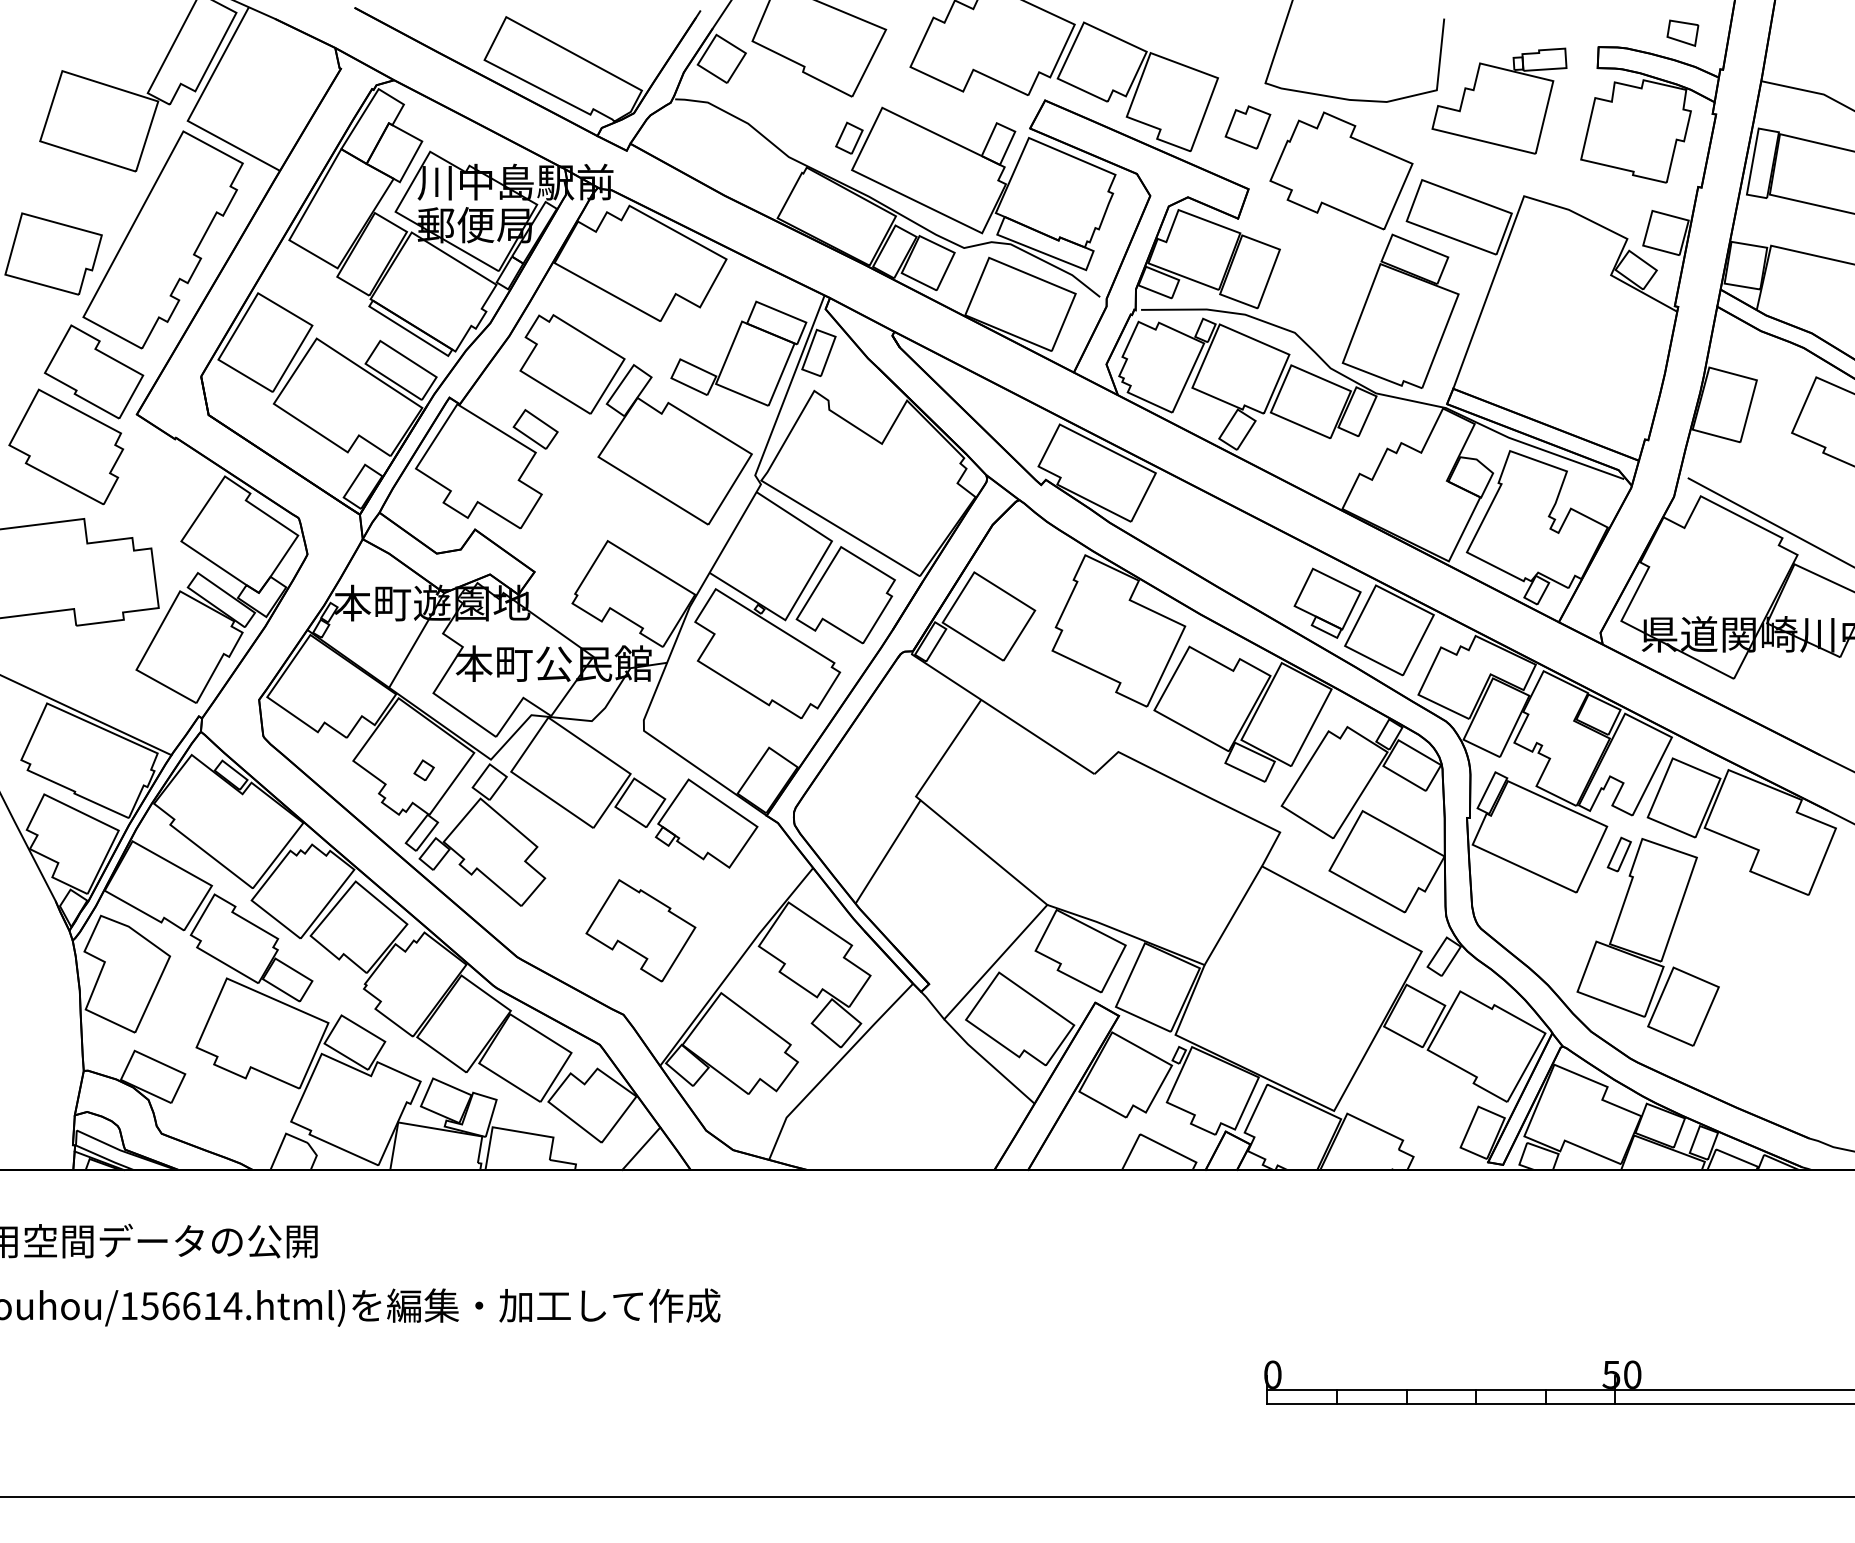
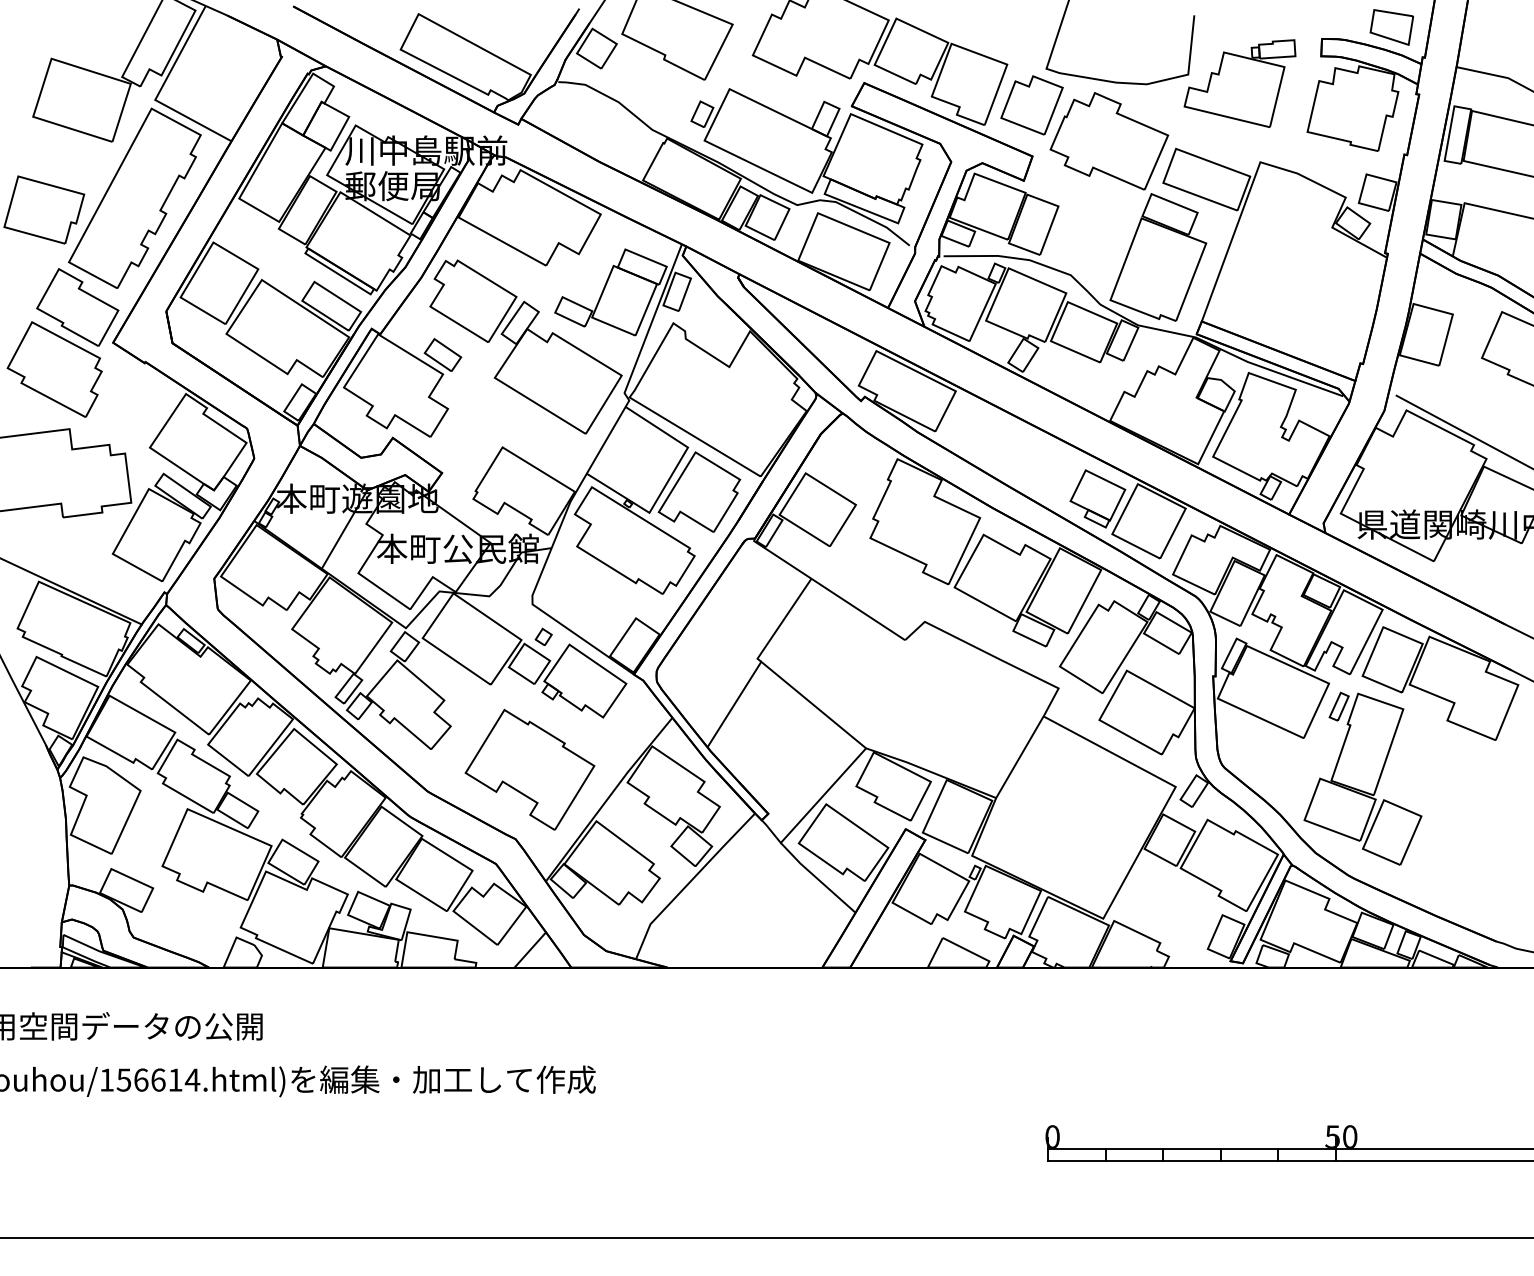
part: (1682, 33) -> (1391, 27), size x1.67
part: (1247, 127) -> (1031, 105), size x1.67
part: (423, 769) -> (543, 636), moved
part: (640, 930) -> (529, 769), size x1.43

